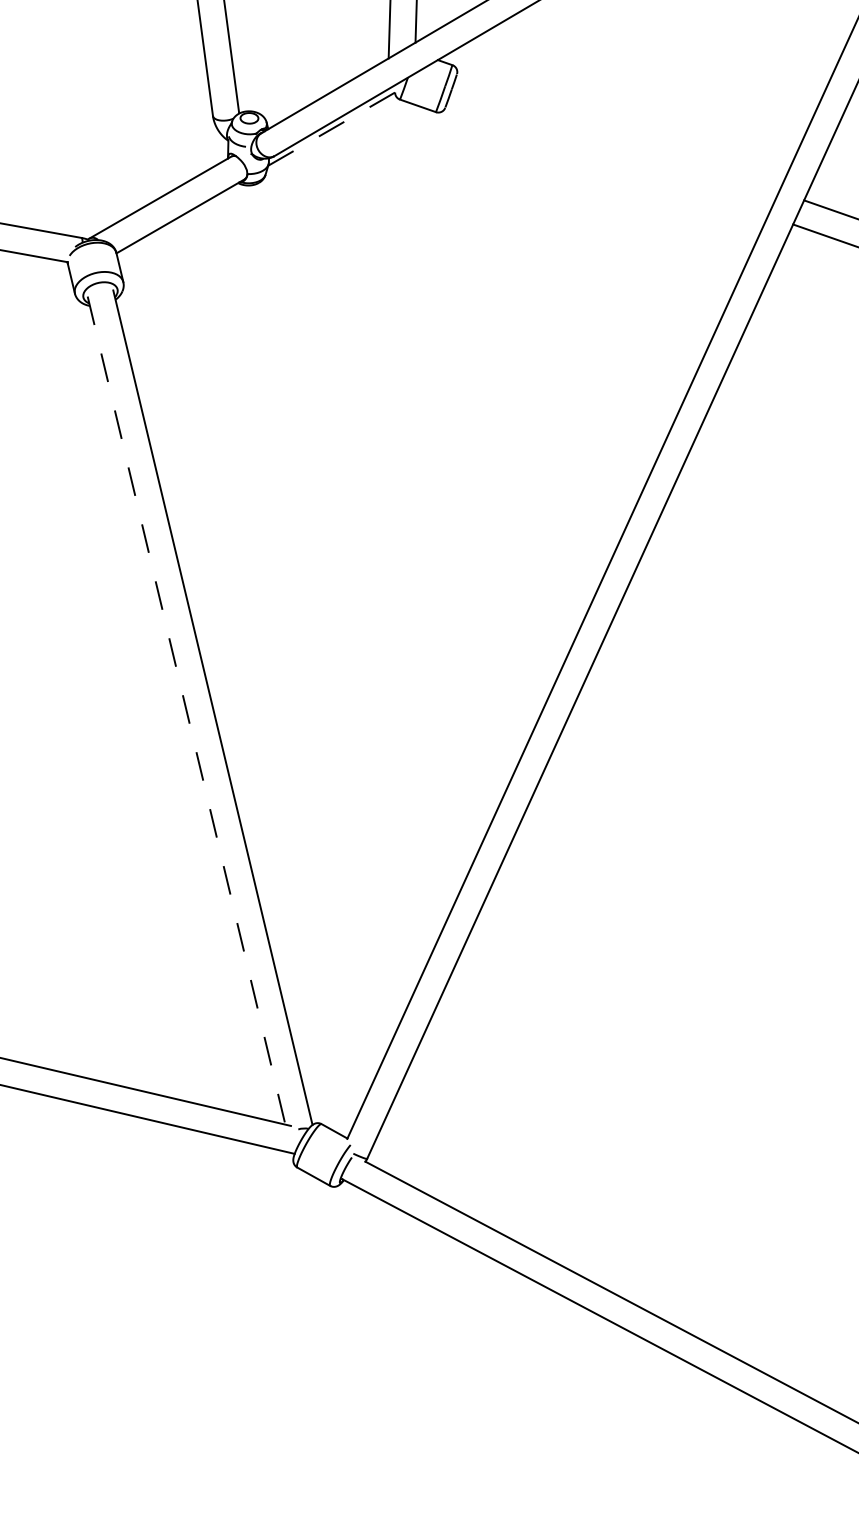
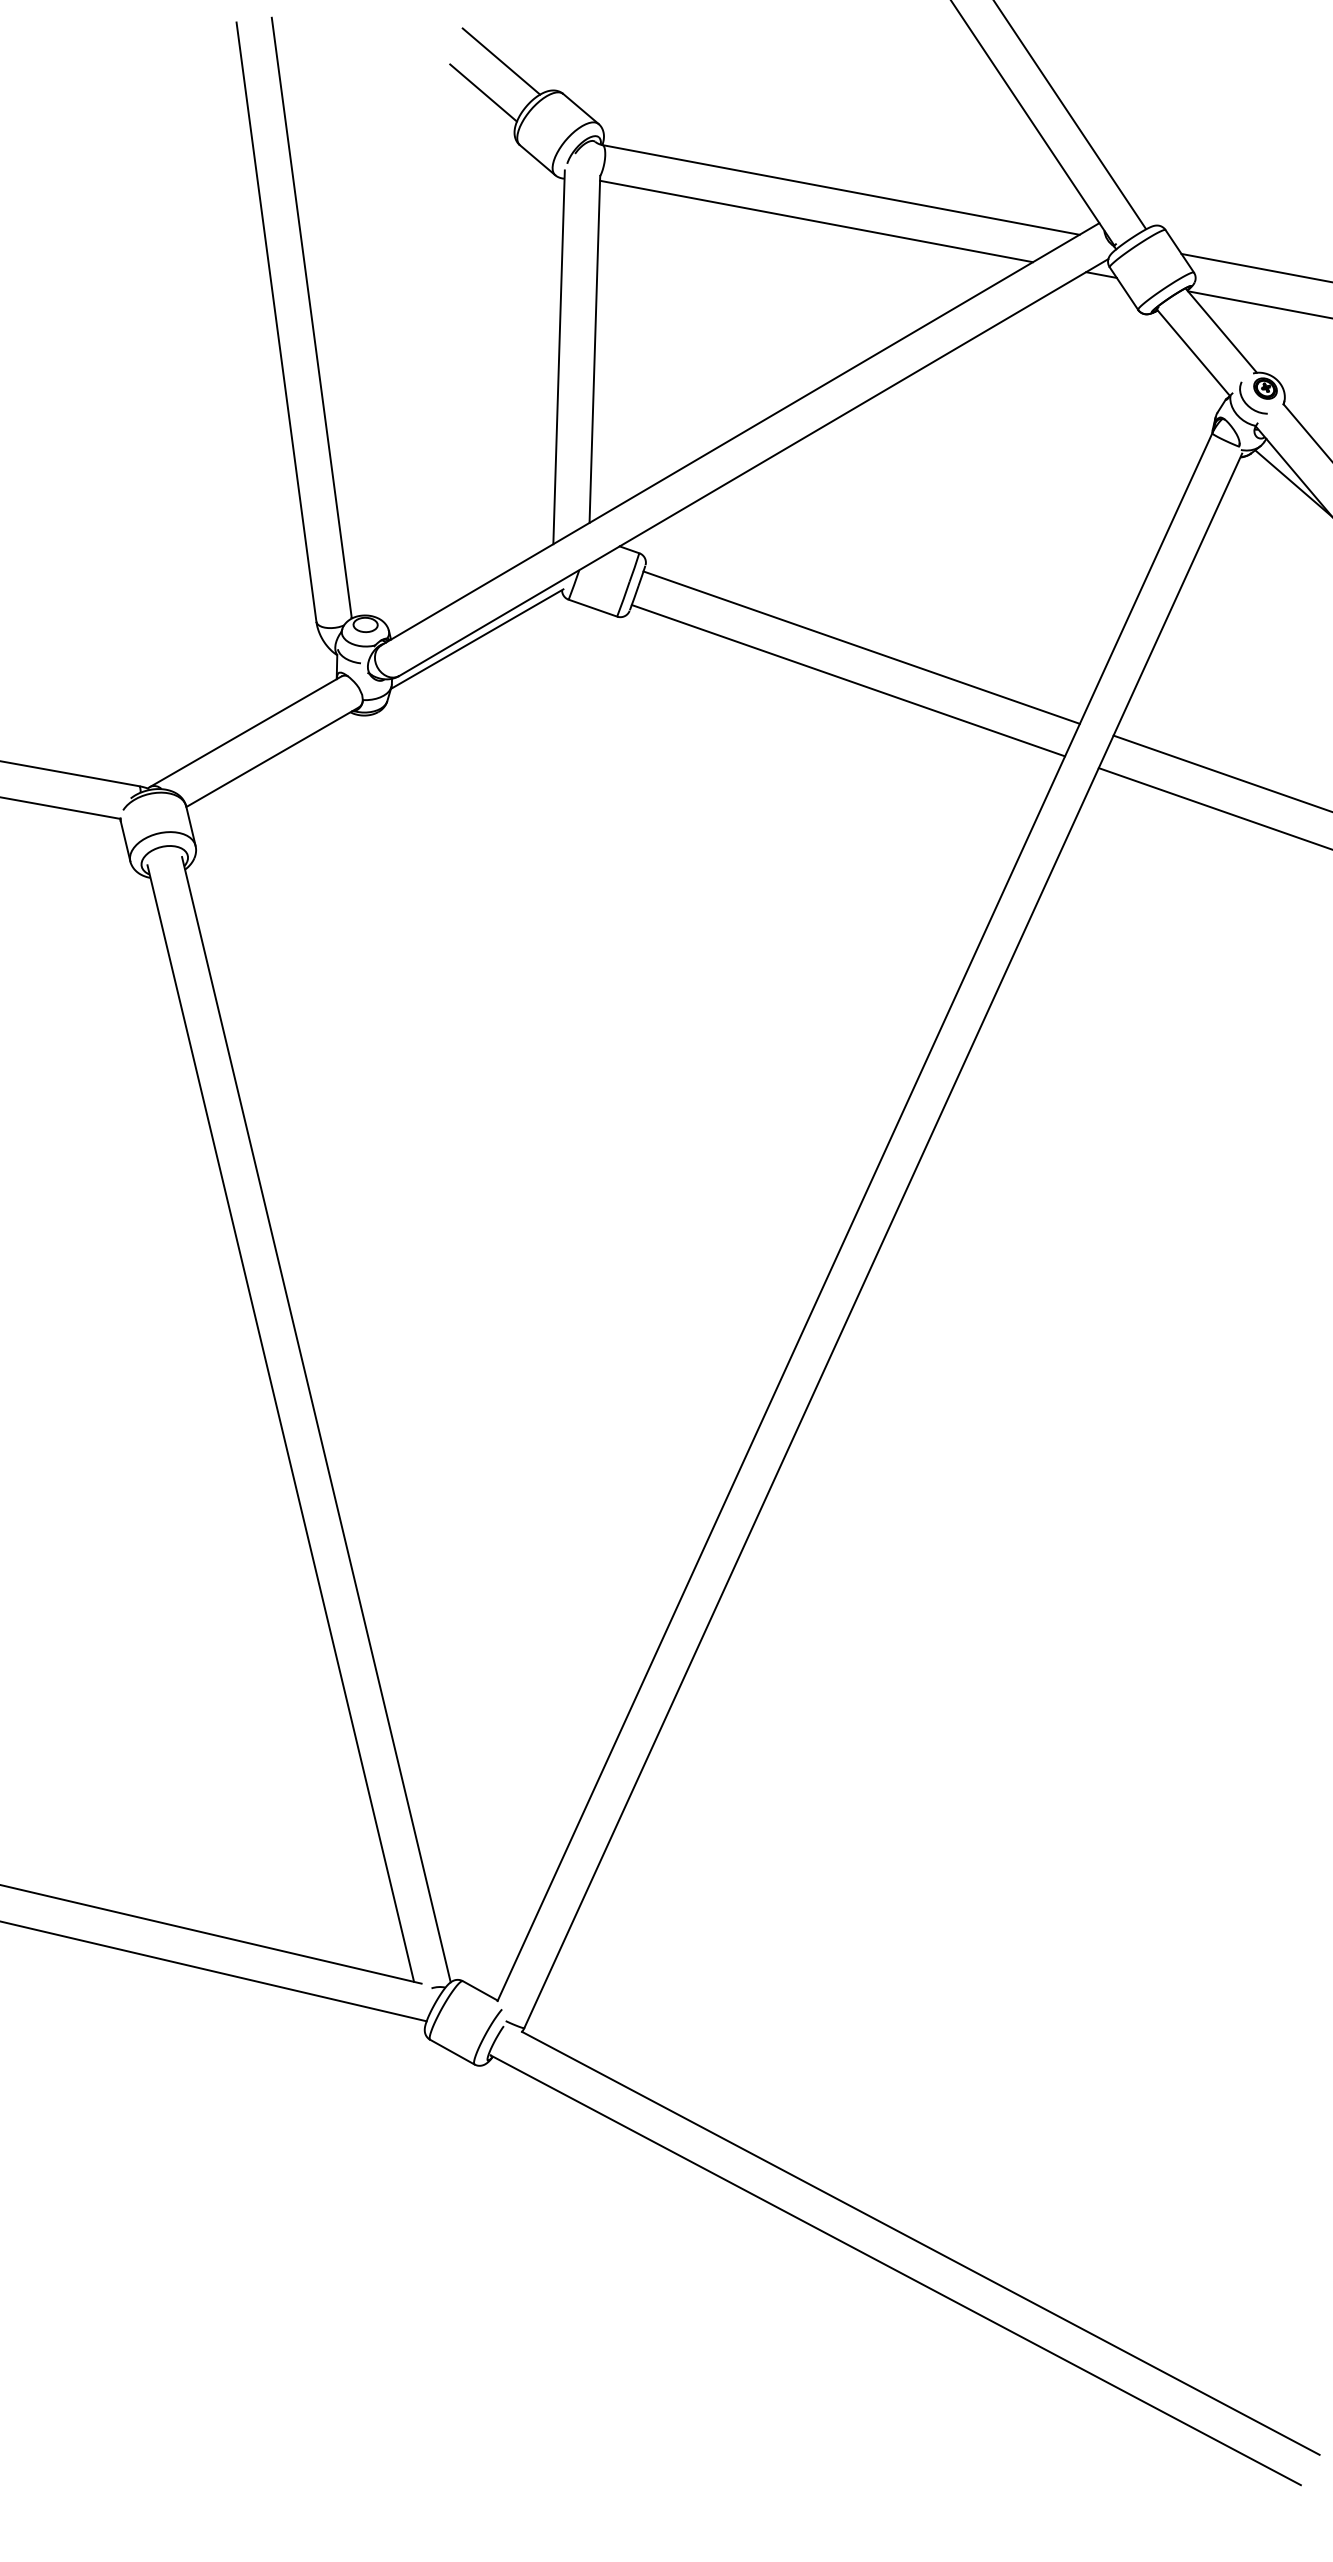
line: (332, 129) -> (477, 639), dashed -> solid
line: (617, 135) -> (861, 647), added
line: (607, 159) -> (848, 680), added
line: (186, 710) -> (280, 1423), dashed -> solid

